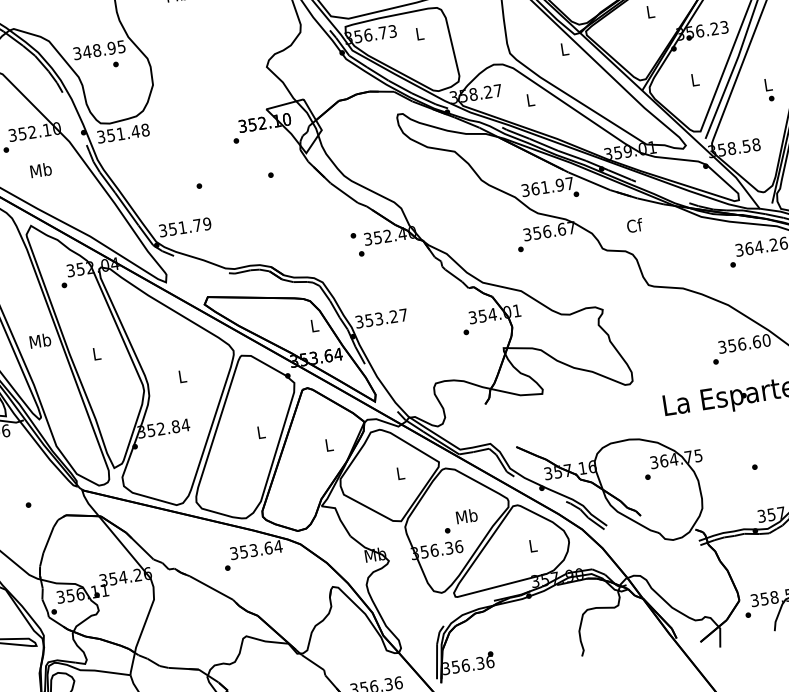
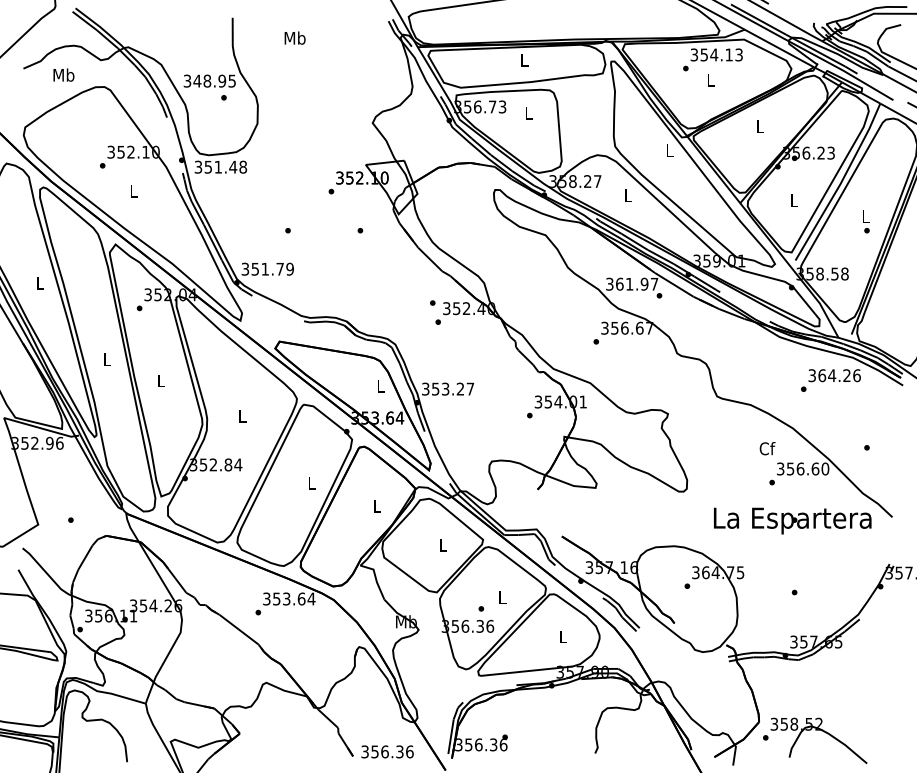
text: (40, 169) -> (133, 190), Mb -> L
text: (634, 225) -> (767, 448), moved
text: (40, 340) -> (107, 359), Mb -> L
text: (466, 516) -> (502, 597), Mb -> L

